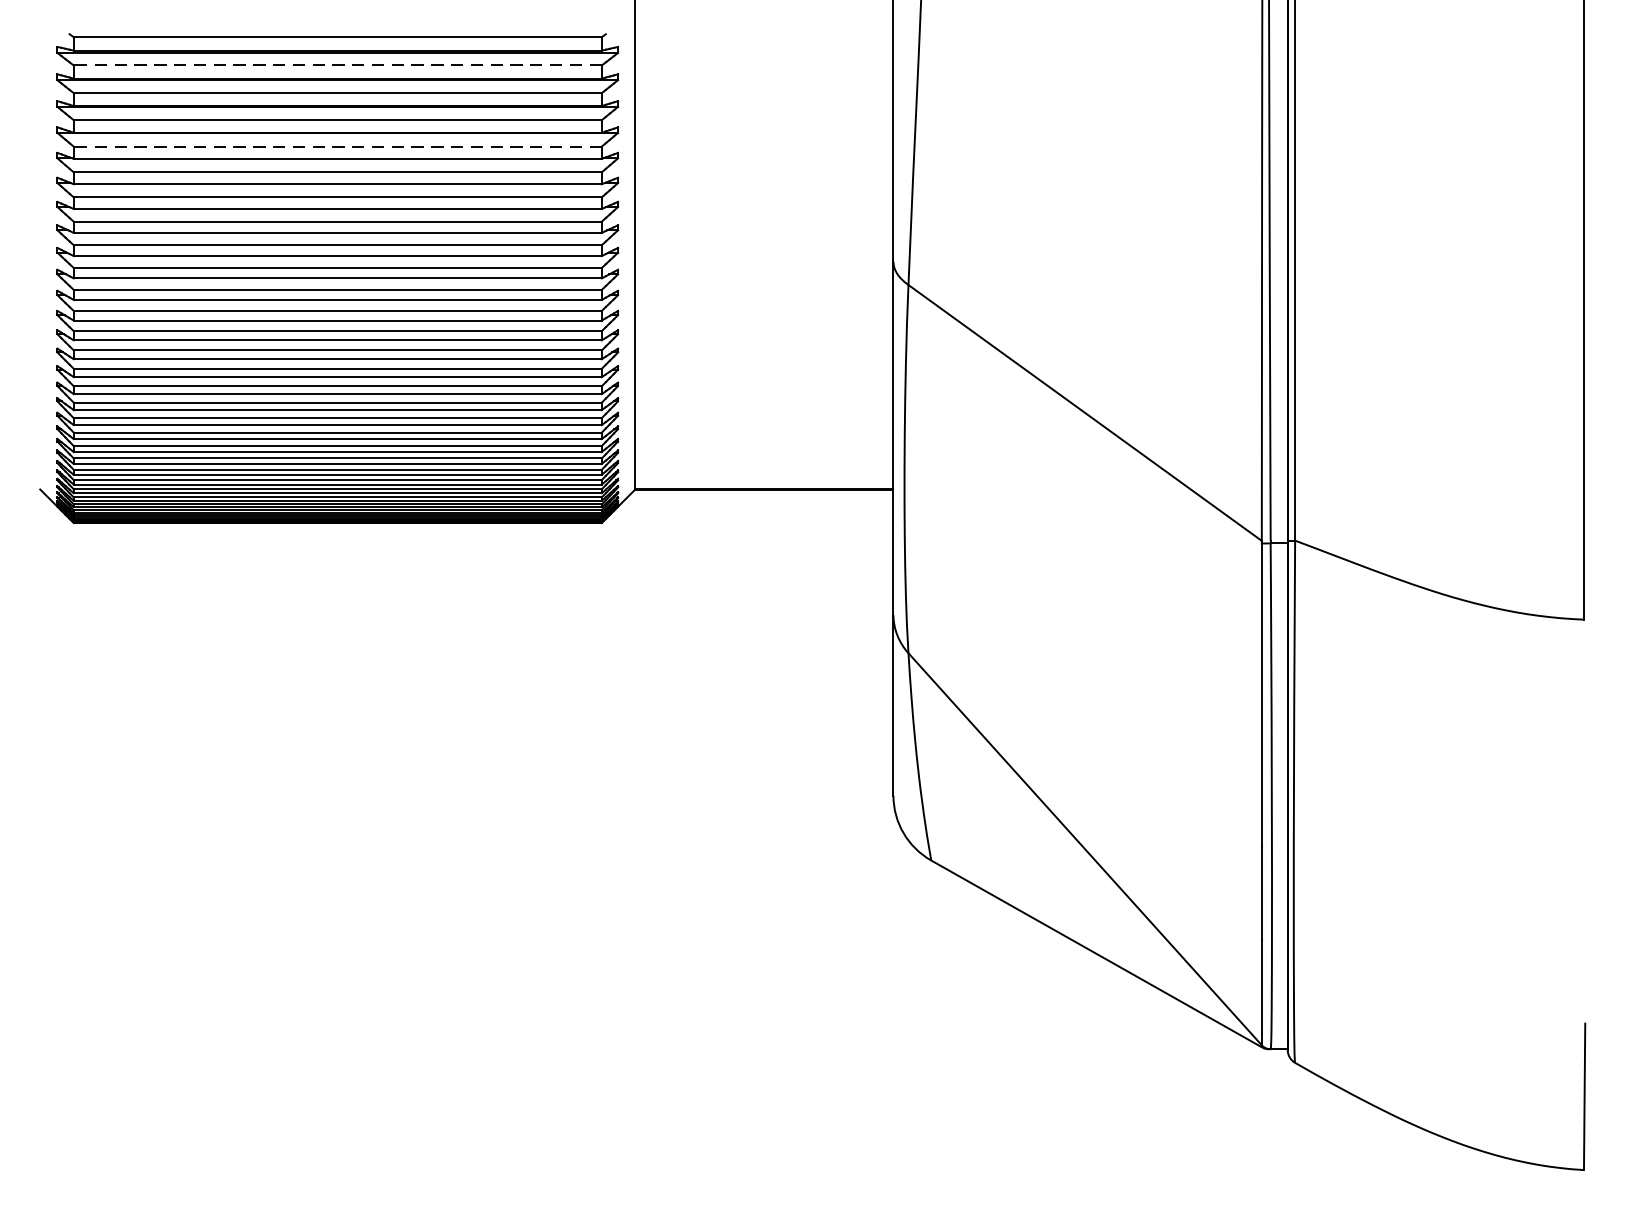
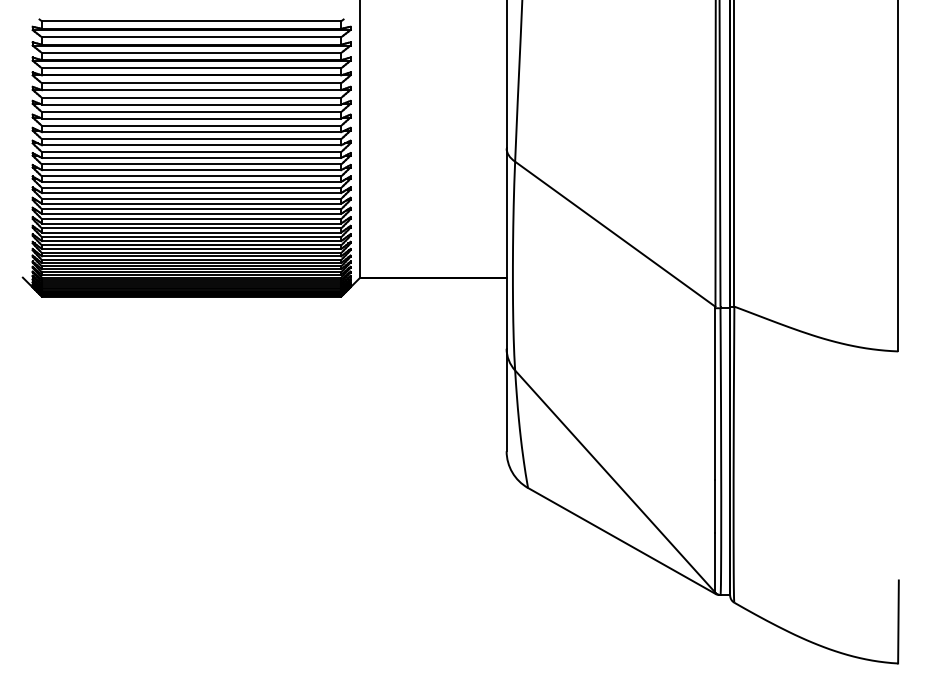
line: (337, 65) -> (191, 37), dashed -> solid
line: (337, 147) -> (191, 83), dashed -> solid

